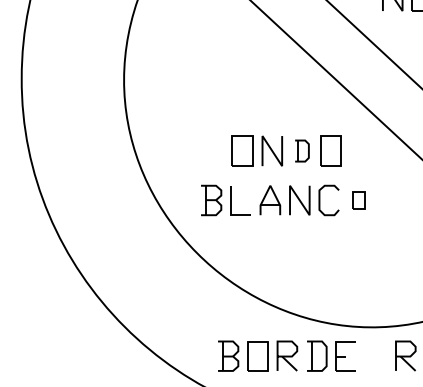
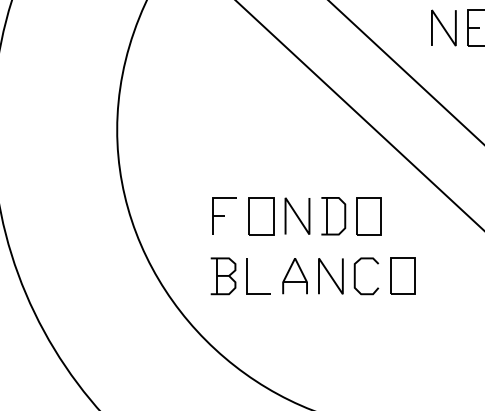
part: (212, 150) -> (224, 215), added
part: (302, 150) -> (334, 215), size x1.43
part: (358, 200) -> (402, 276), size x1.67

